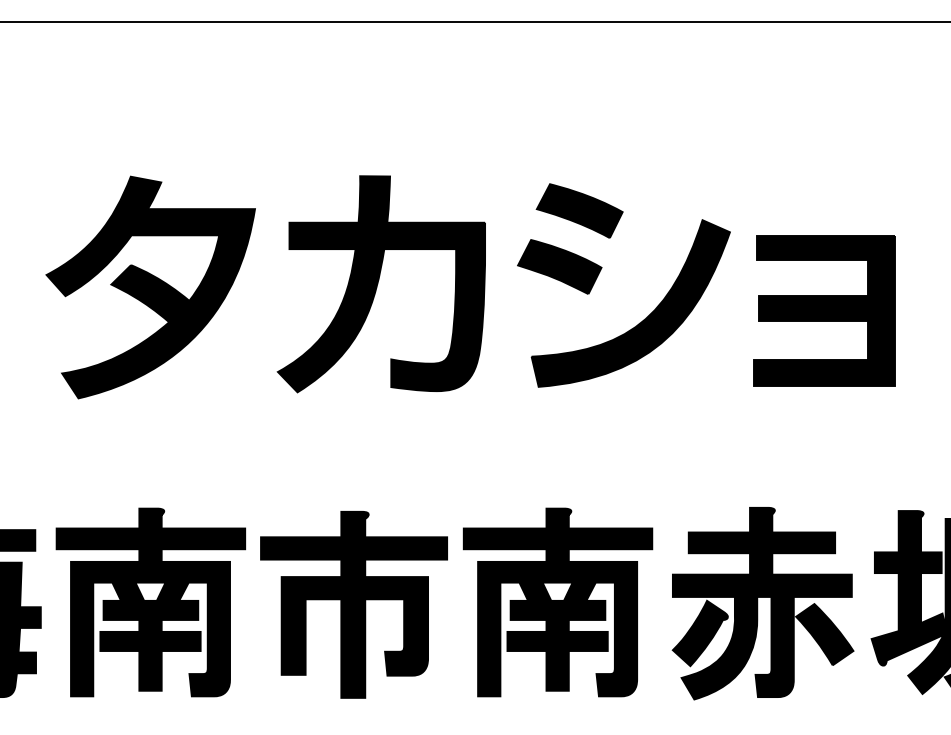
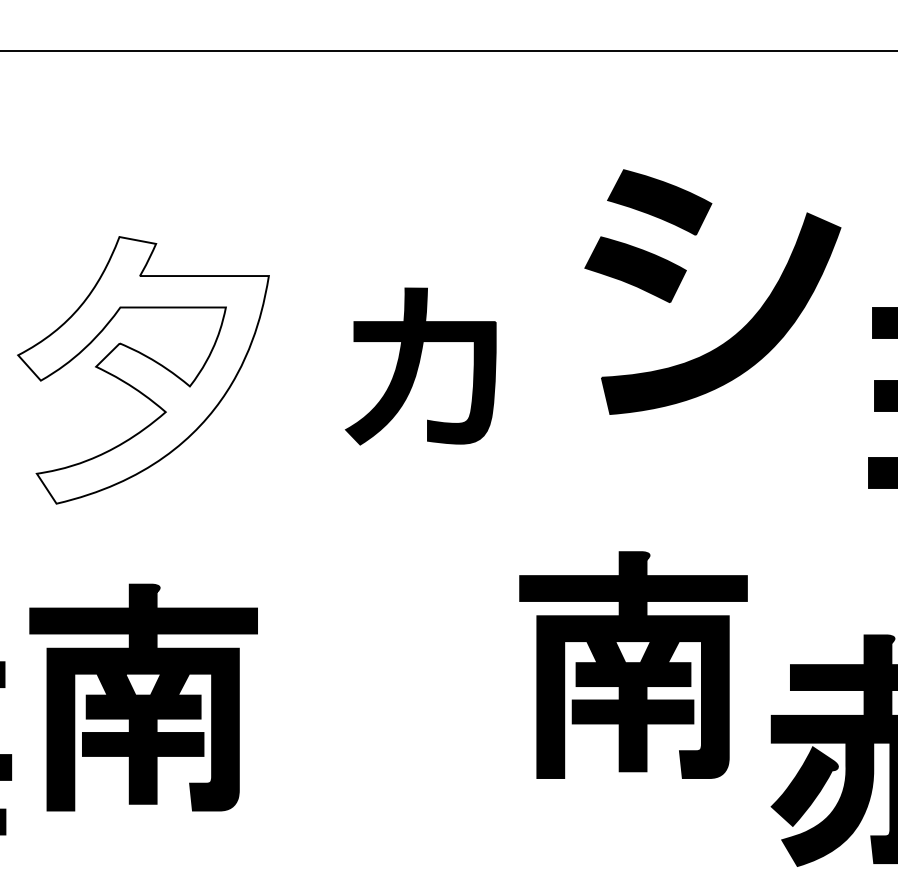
part: (599, 274) -> (683, 278), moved
part: (380, 284) -> (419, 366), size x0.6
fill: (150, 287) -> (143, 370), removed
part: (150, 602) -> (143, 697), moved
part: (557, 602) -> (632, 665), moved
part: (353, 604) -> (387, 751), removed

